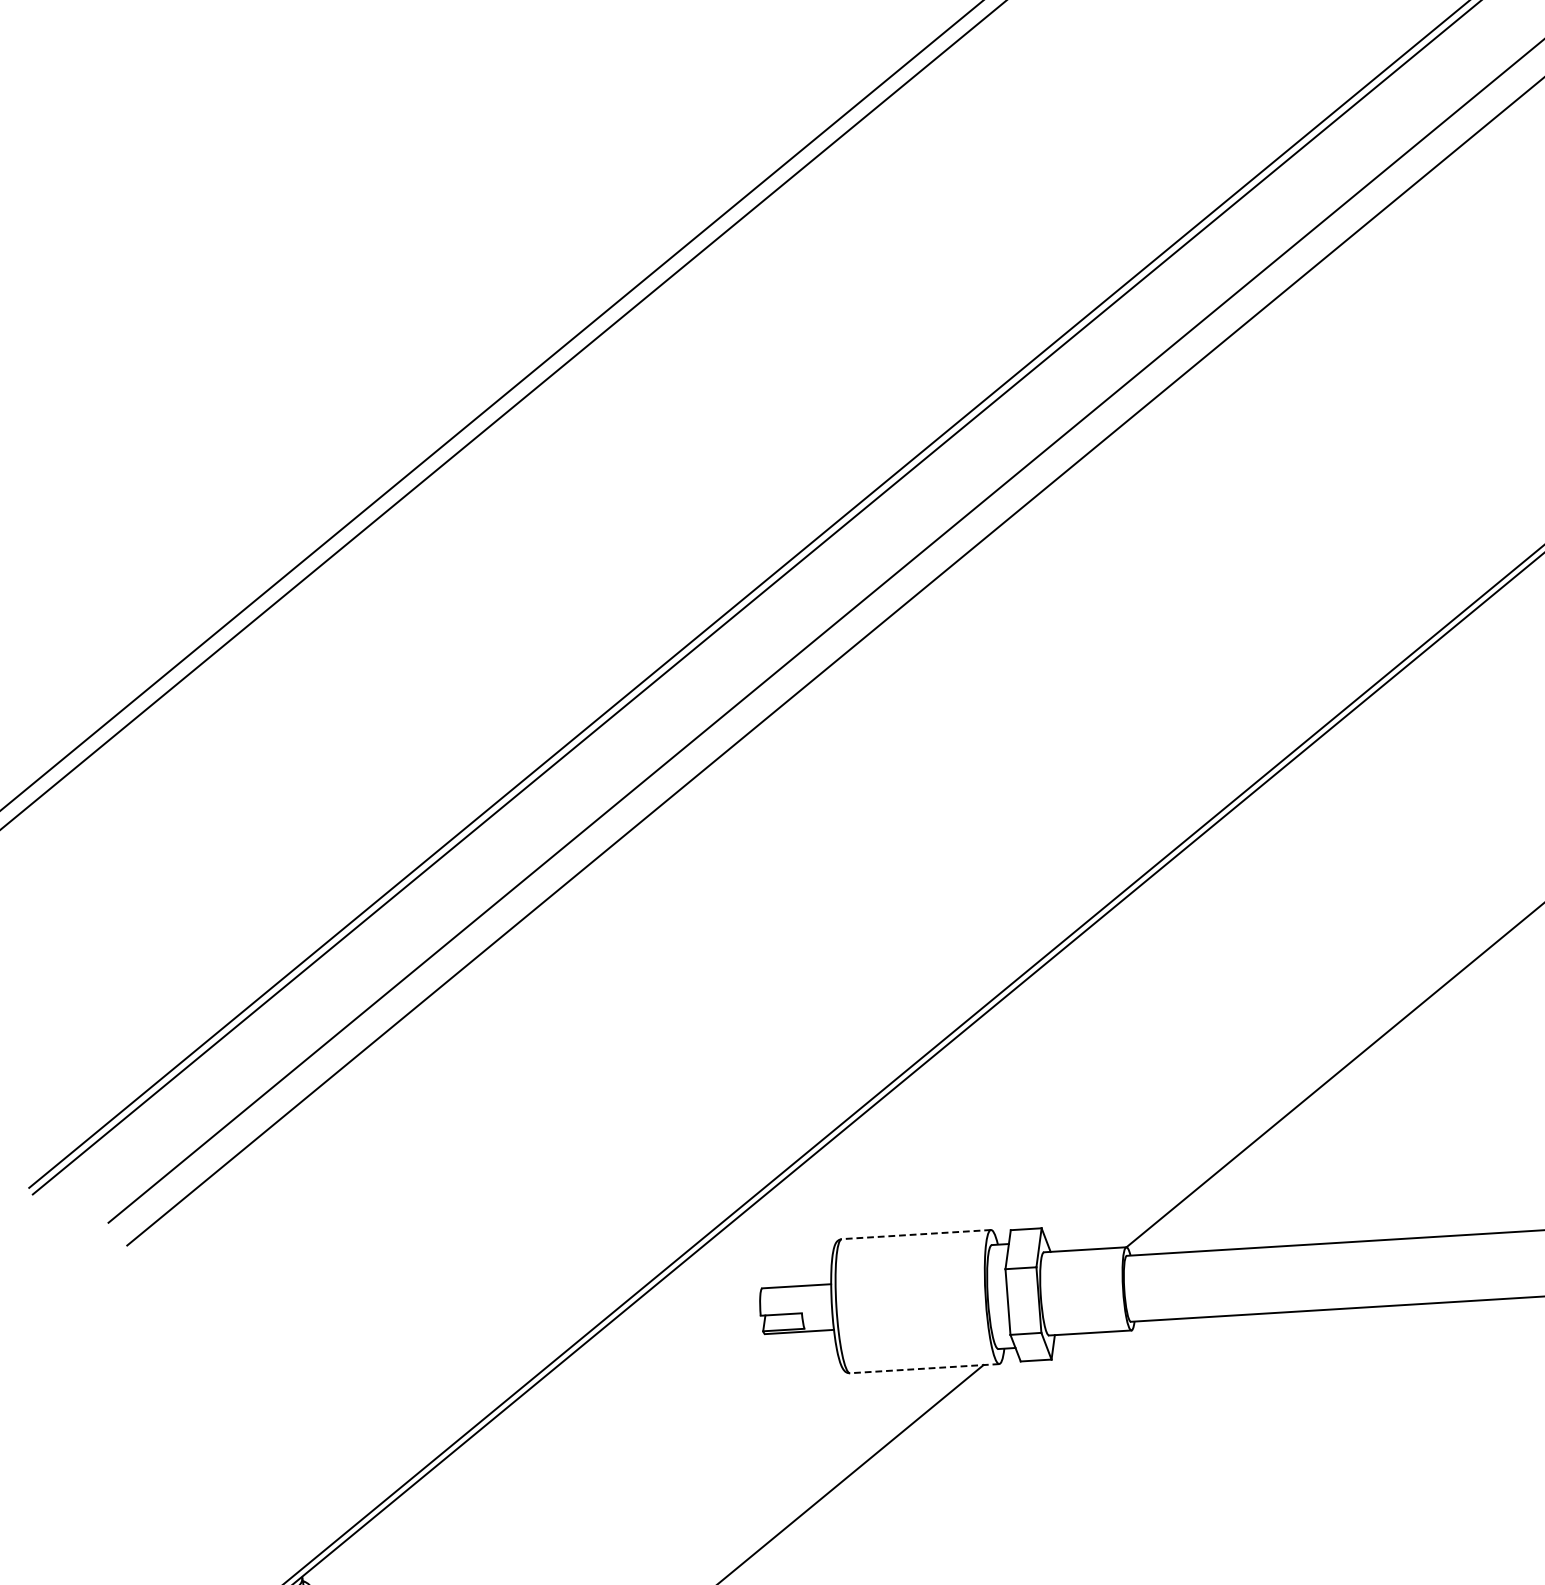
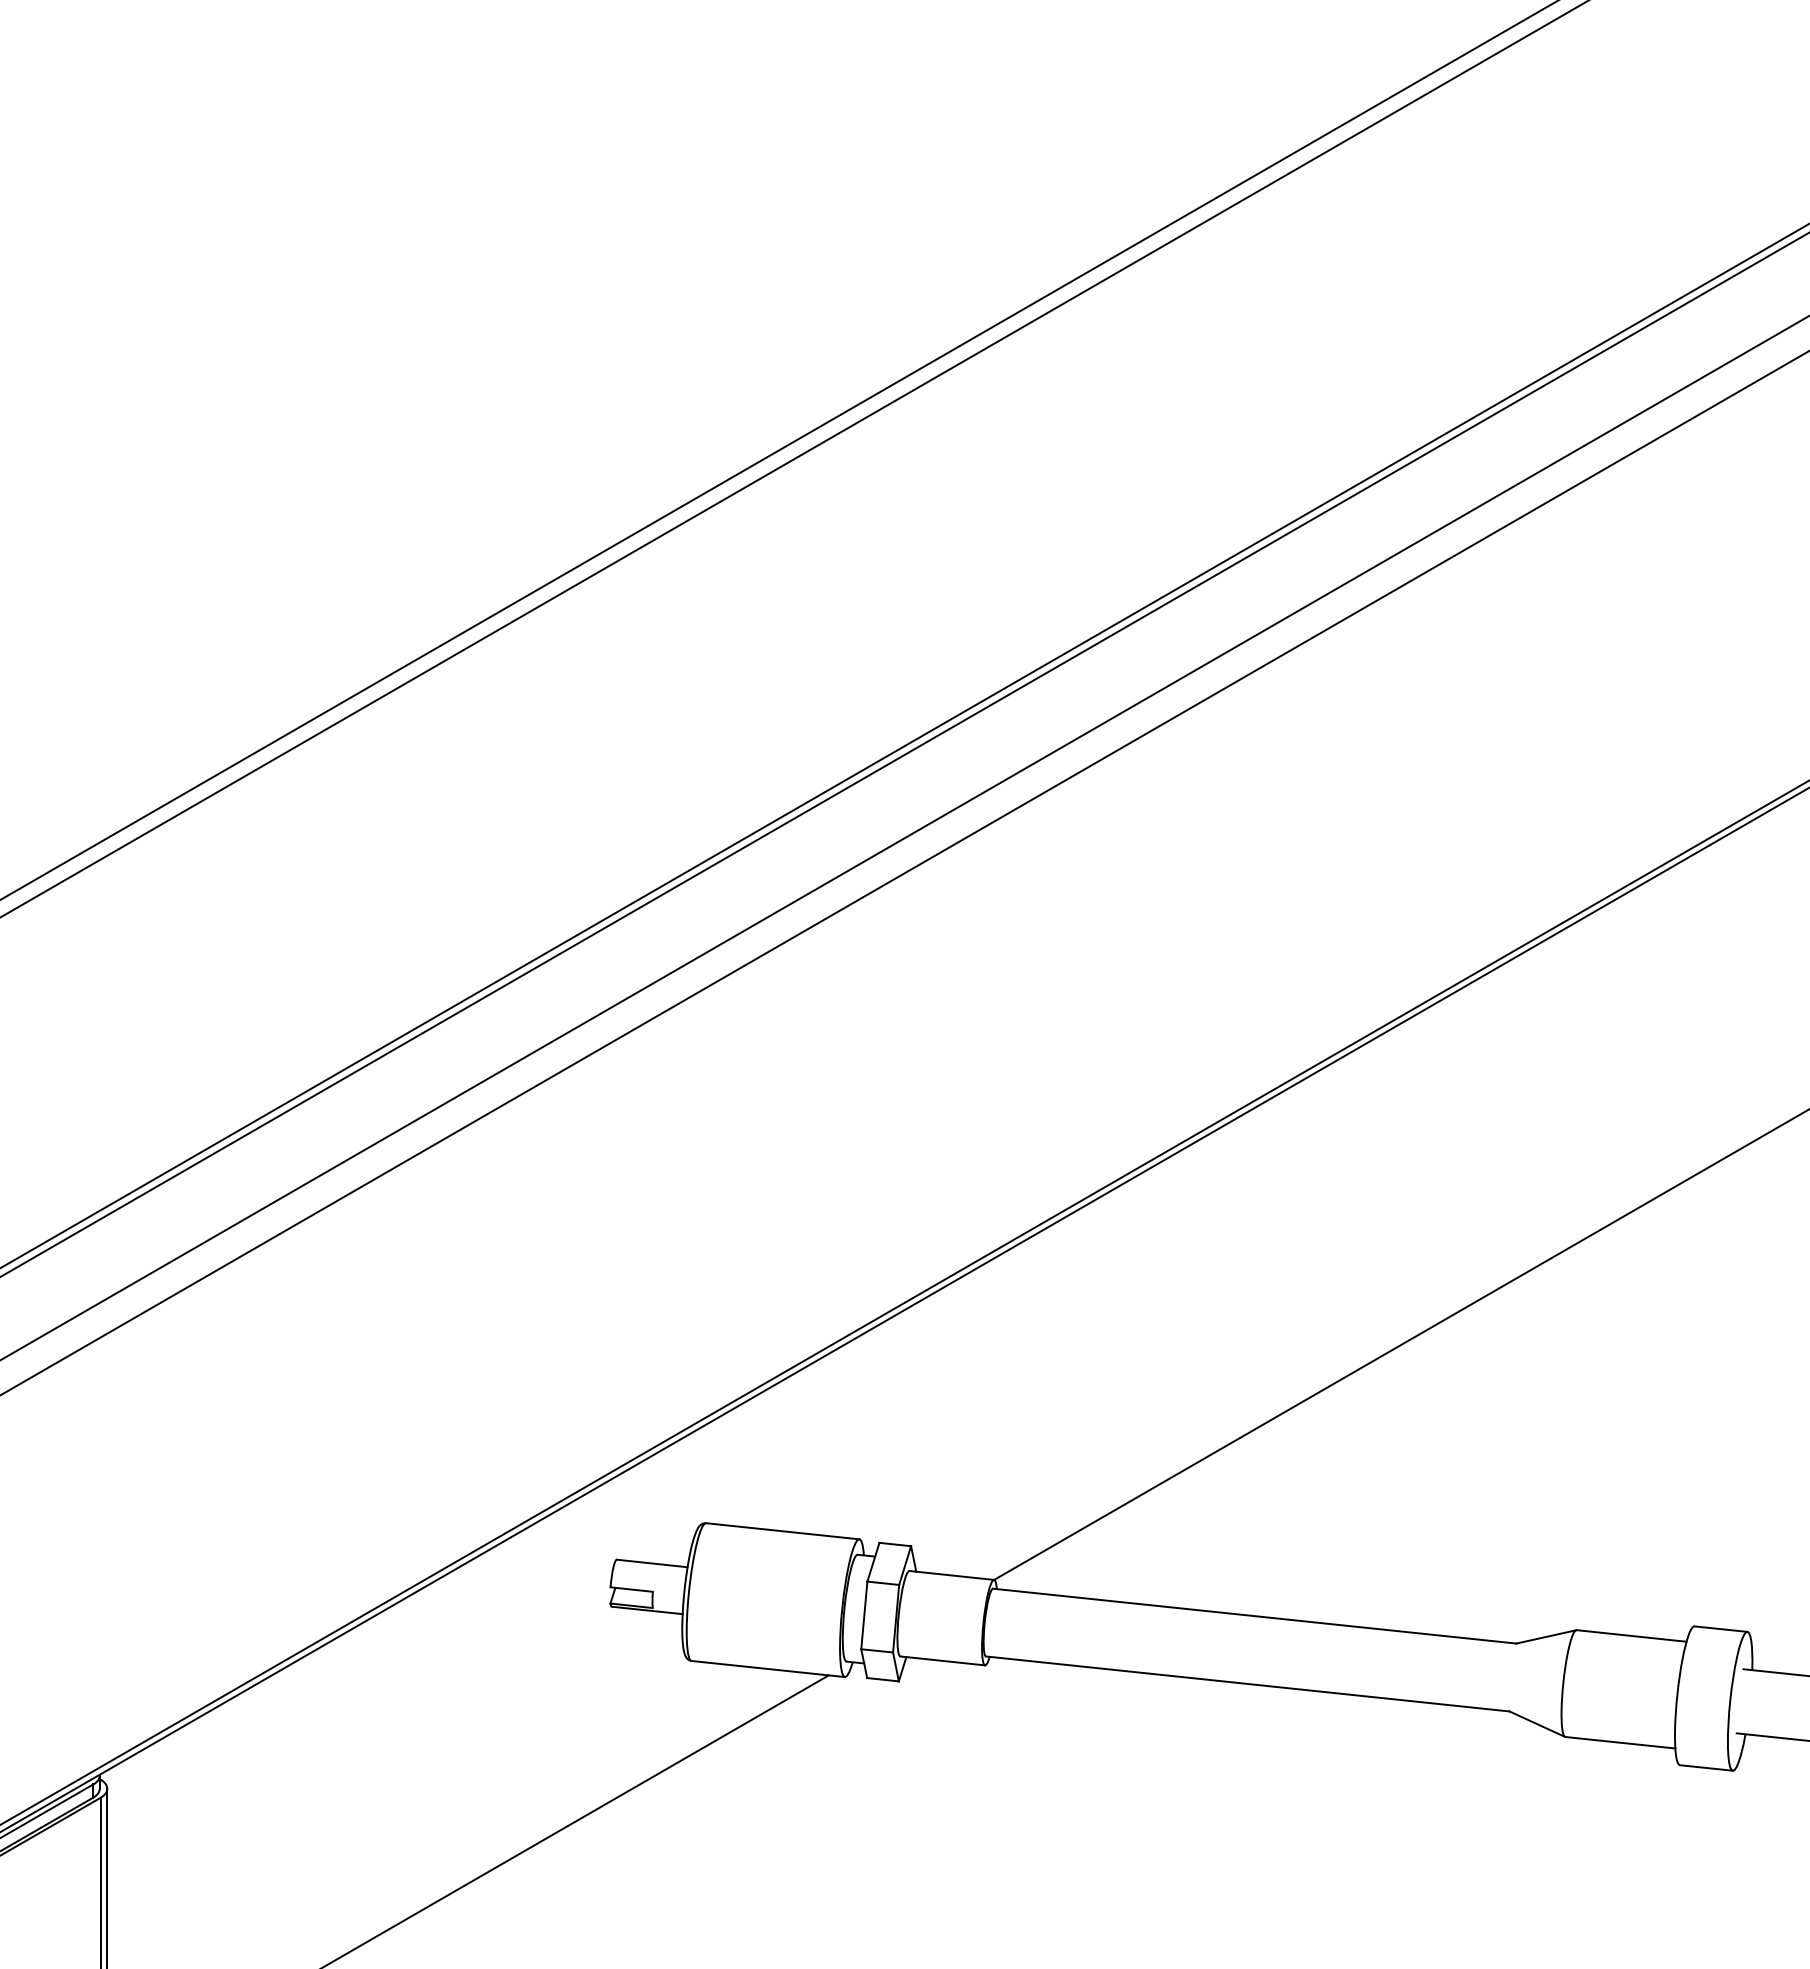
line: (916, 1234) -> (782, 1531), dashed -> solid
line: (923, 1368) -> (767, 1668), dashed -> solid

